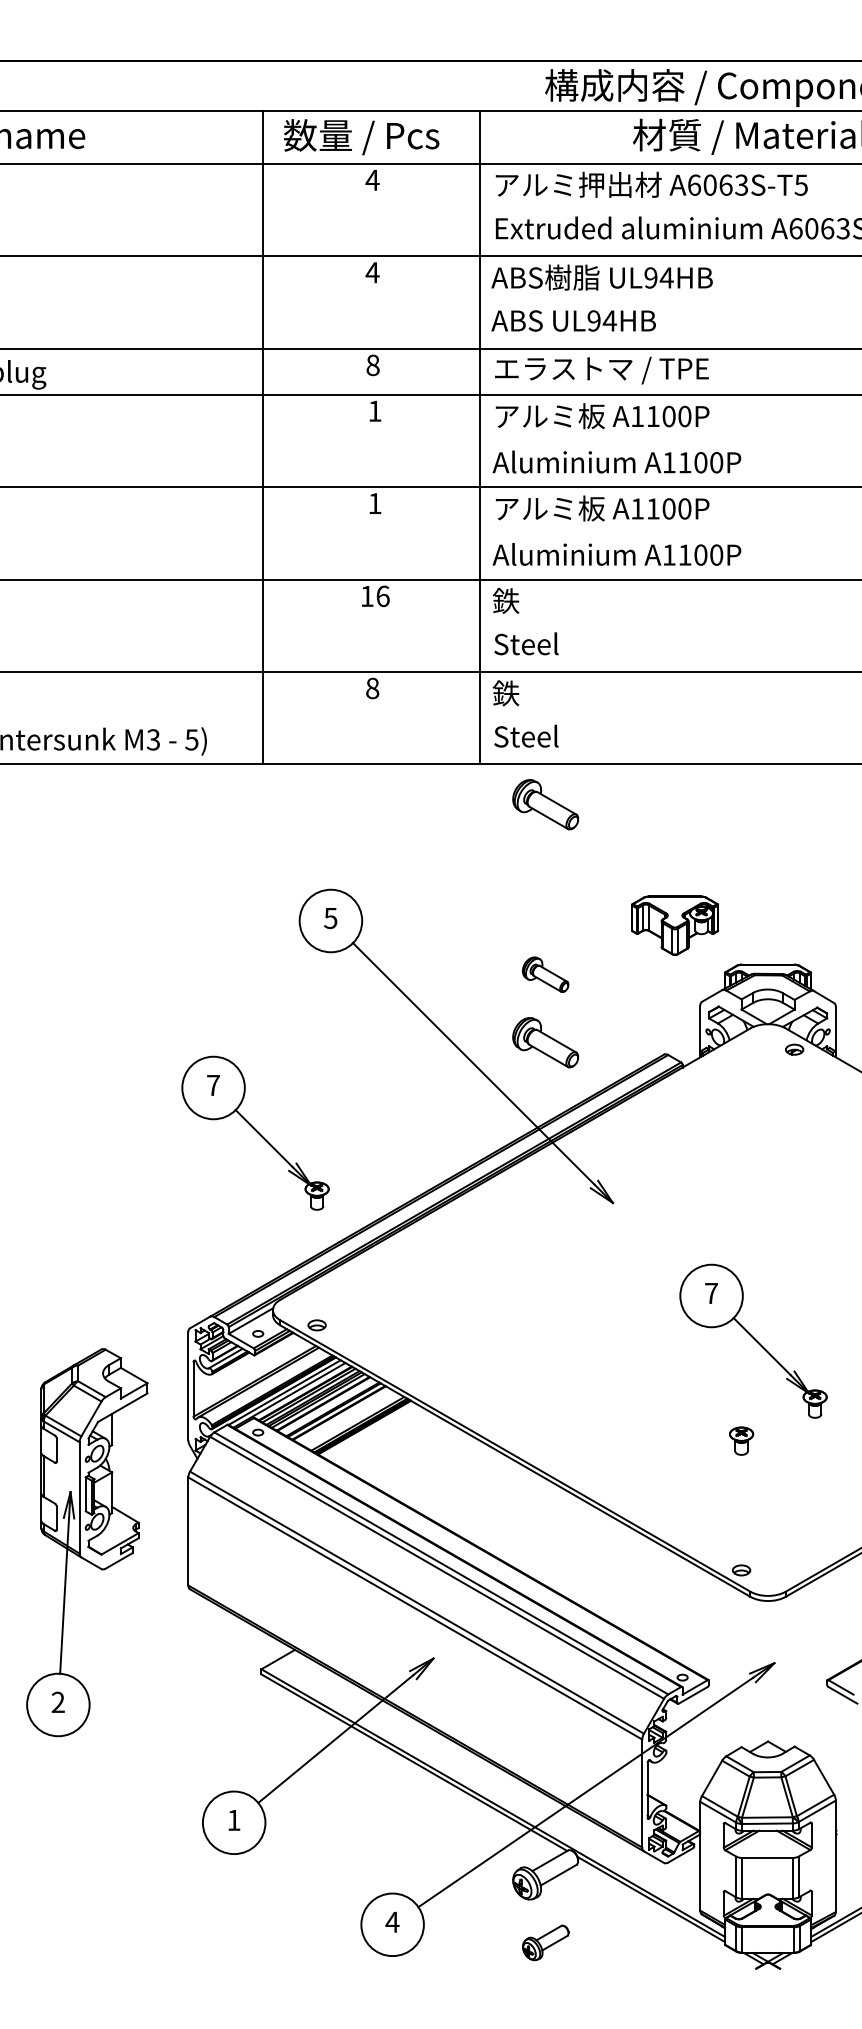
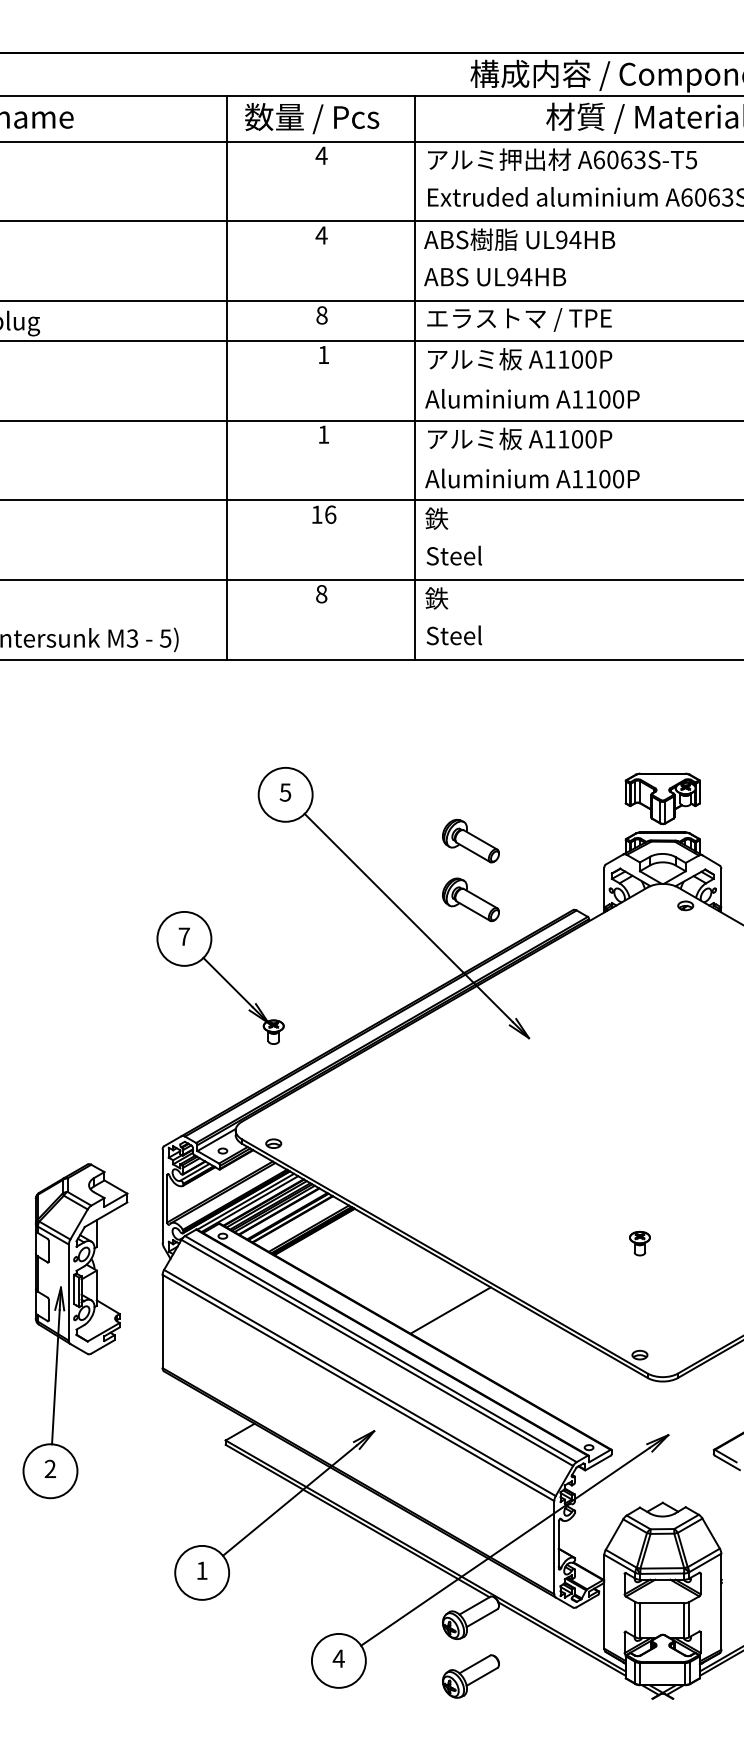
part: (545, 804) -> (470, 694), removed
part: (674, 925) -> (662, 798), moved
part: (545, 974) -> (470, 840), size x1.43
part: (753, 1340) -> (650, 1156), removed
line: (521, 1518) -> (450, 1310), added
part: (545, 1942) -> (470, 1676), size x1.43

